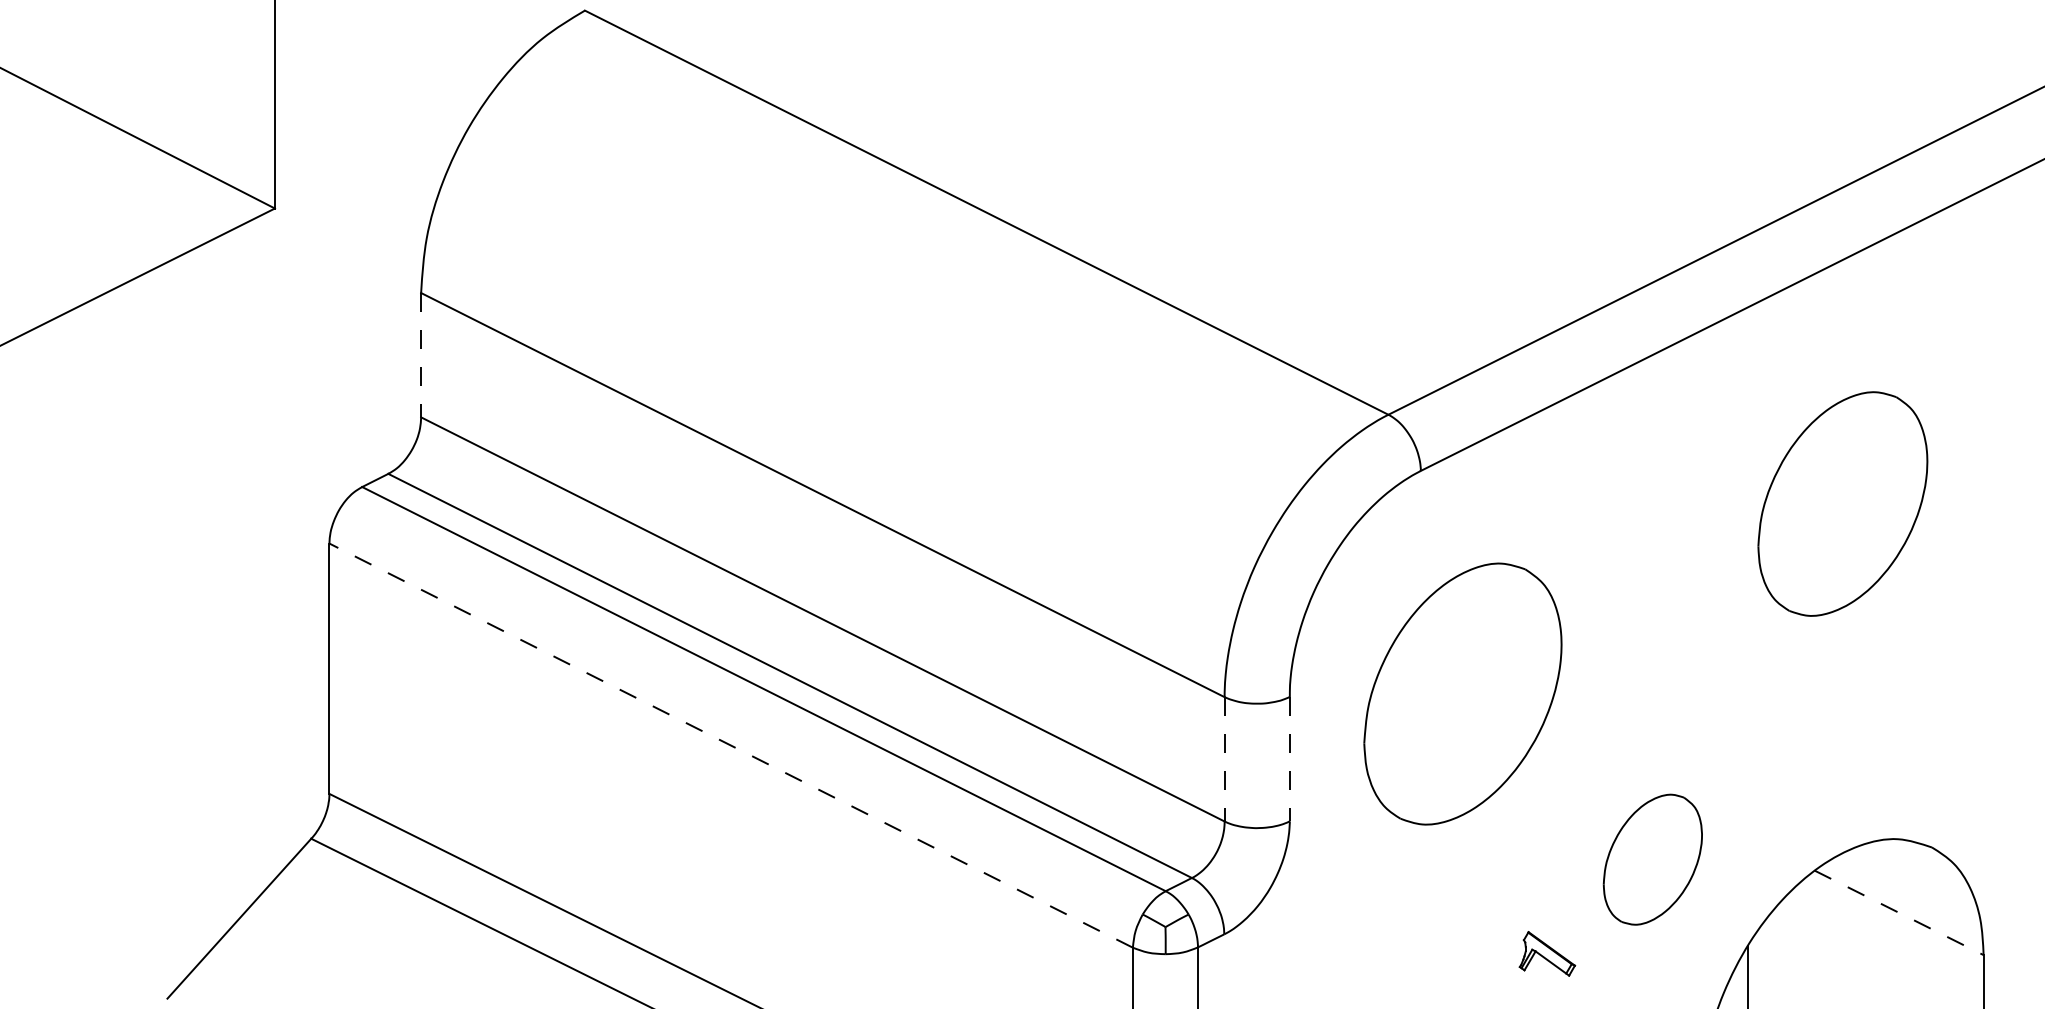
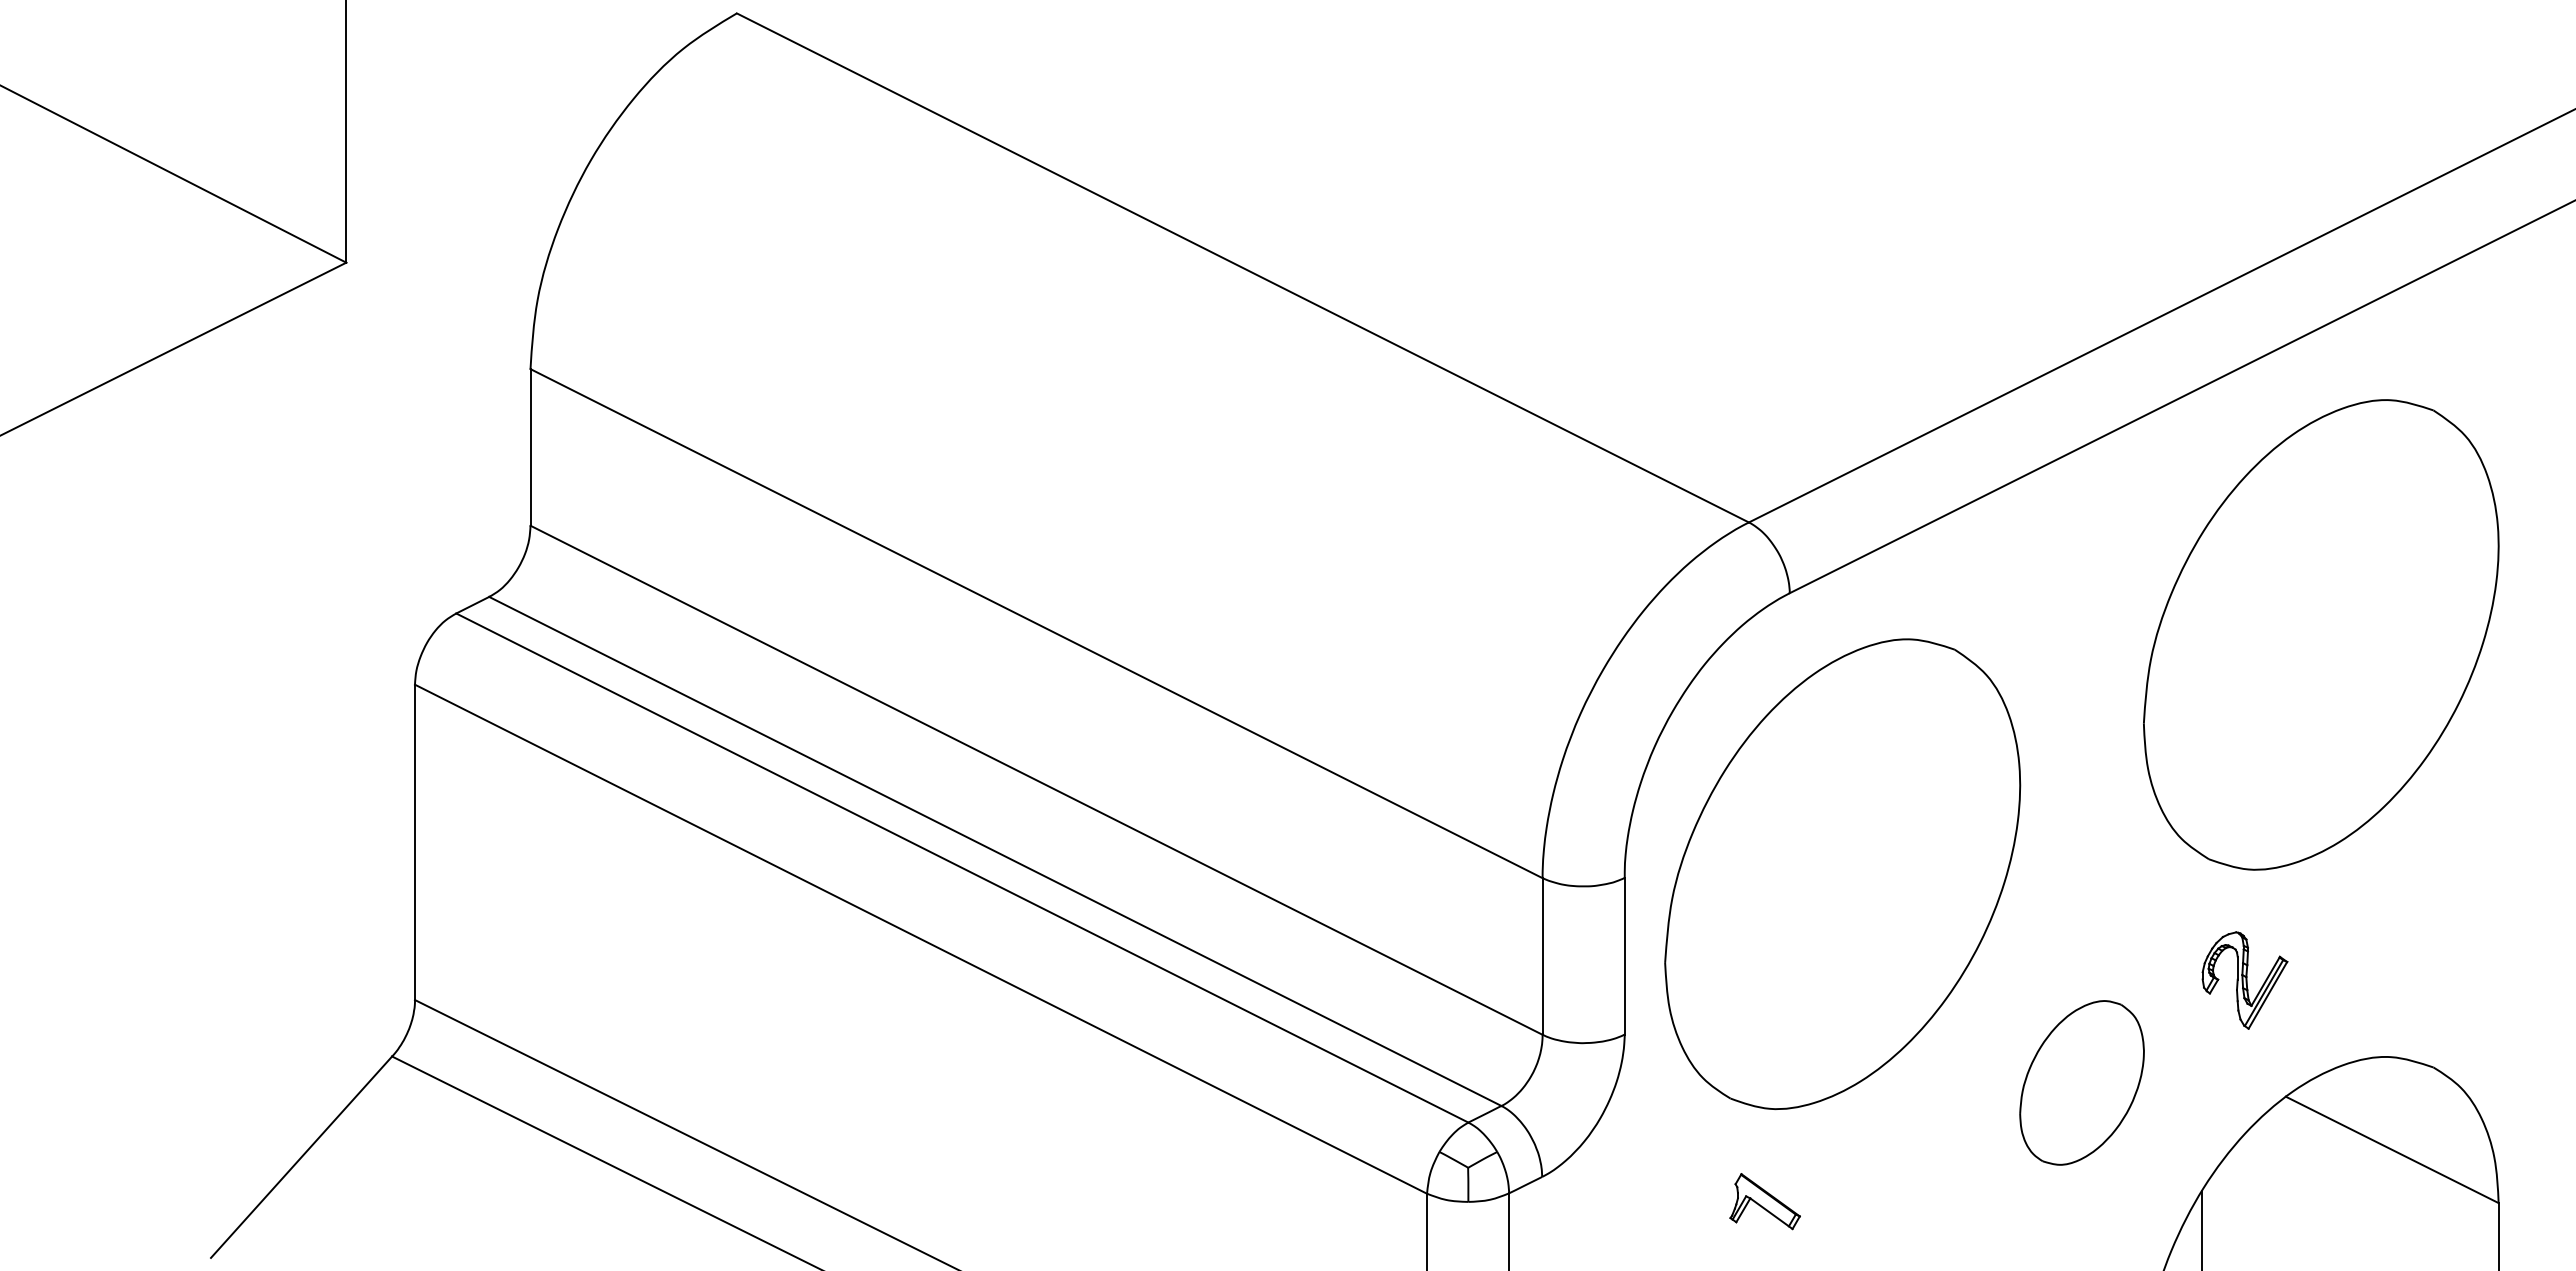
line: (421, 355) -> (530, 447), dashed -> solid
part: (1842, 503) -> (2321, 634), size x1.67
part: (1462, 694) -> (1842, 874), size x1.43
line: (730, 745) -> (920, 939), dashed -> solid
line: (1289, 759) -> (1624, 956), dashed -> solid
line: (1224, 760) -> (1542, 957), dashed -> solid
part: (1781, 778) -> (2244, 980), added
line: (1899, 912) -> (2392, 1149), dashed -> solid
part: (1546, 953) -> (1764, 1201), moved

